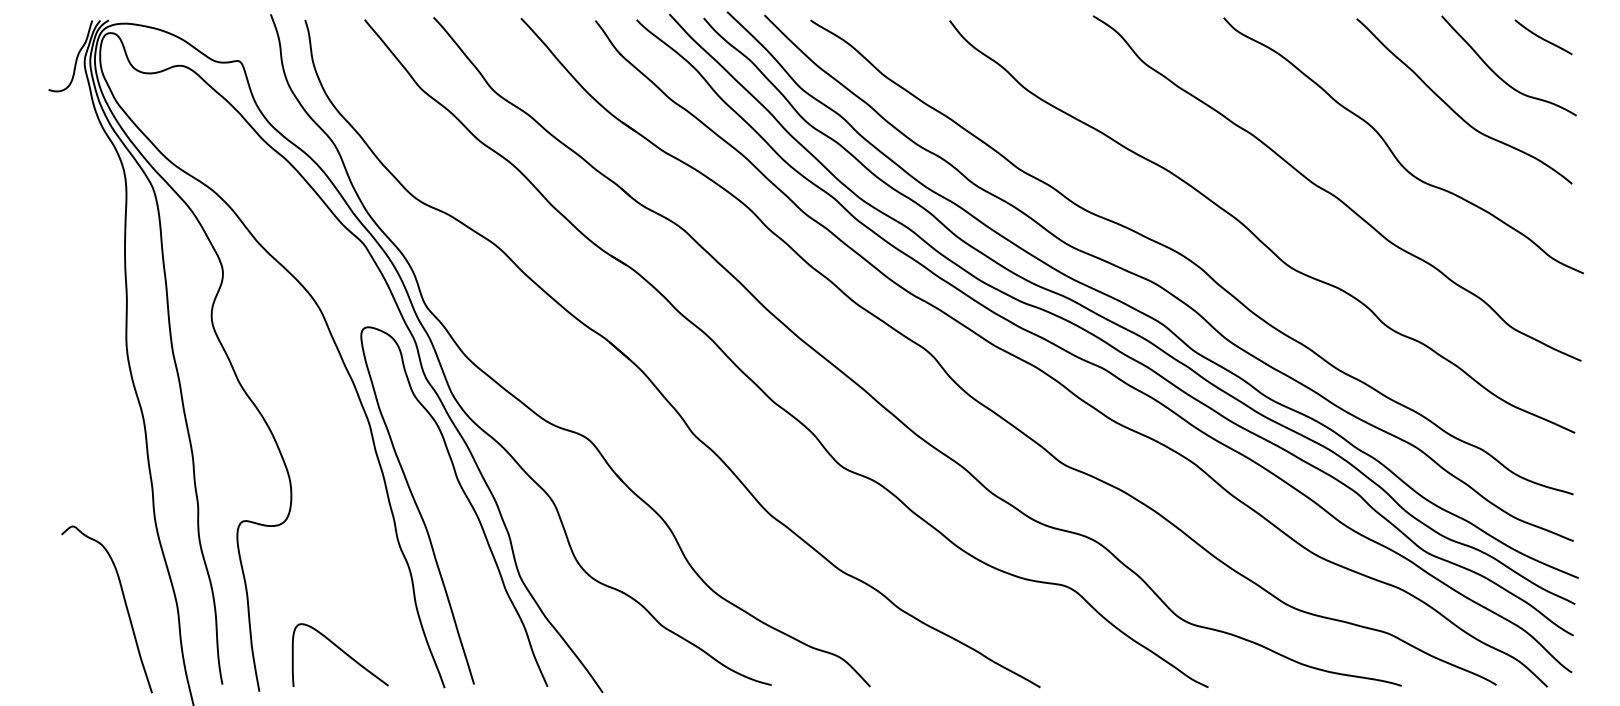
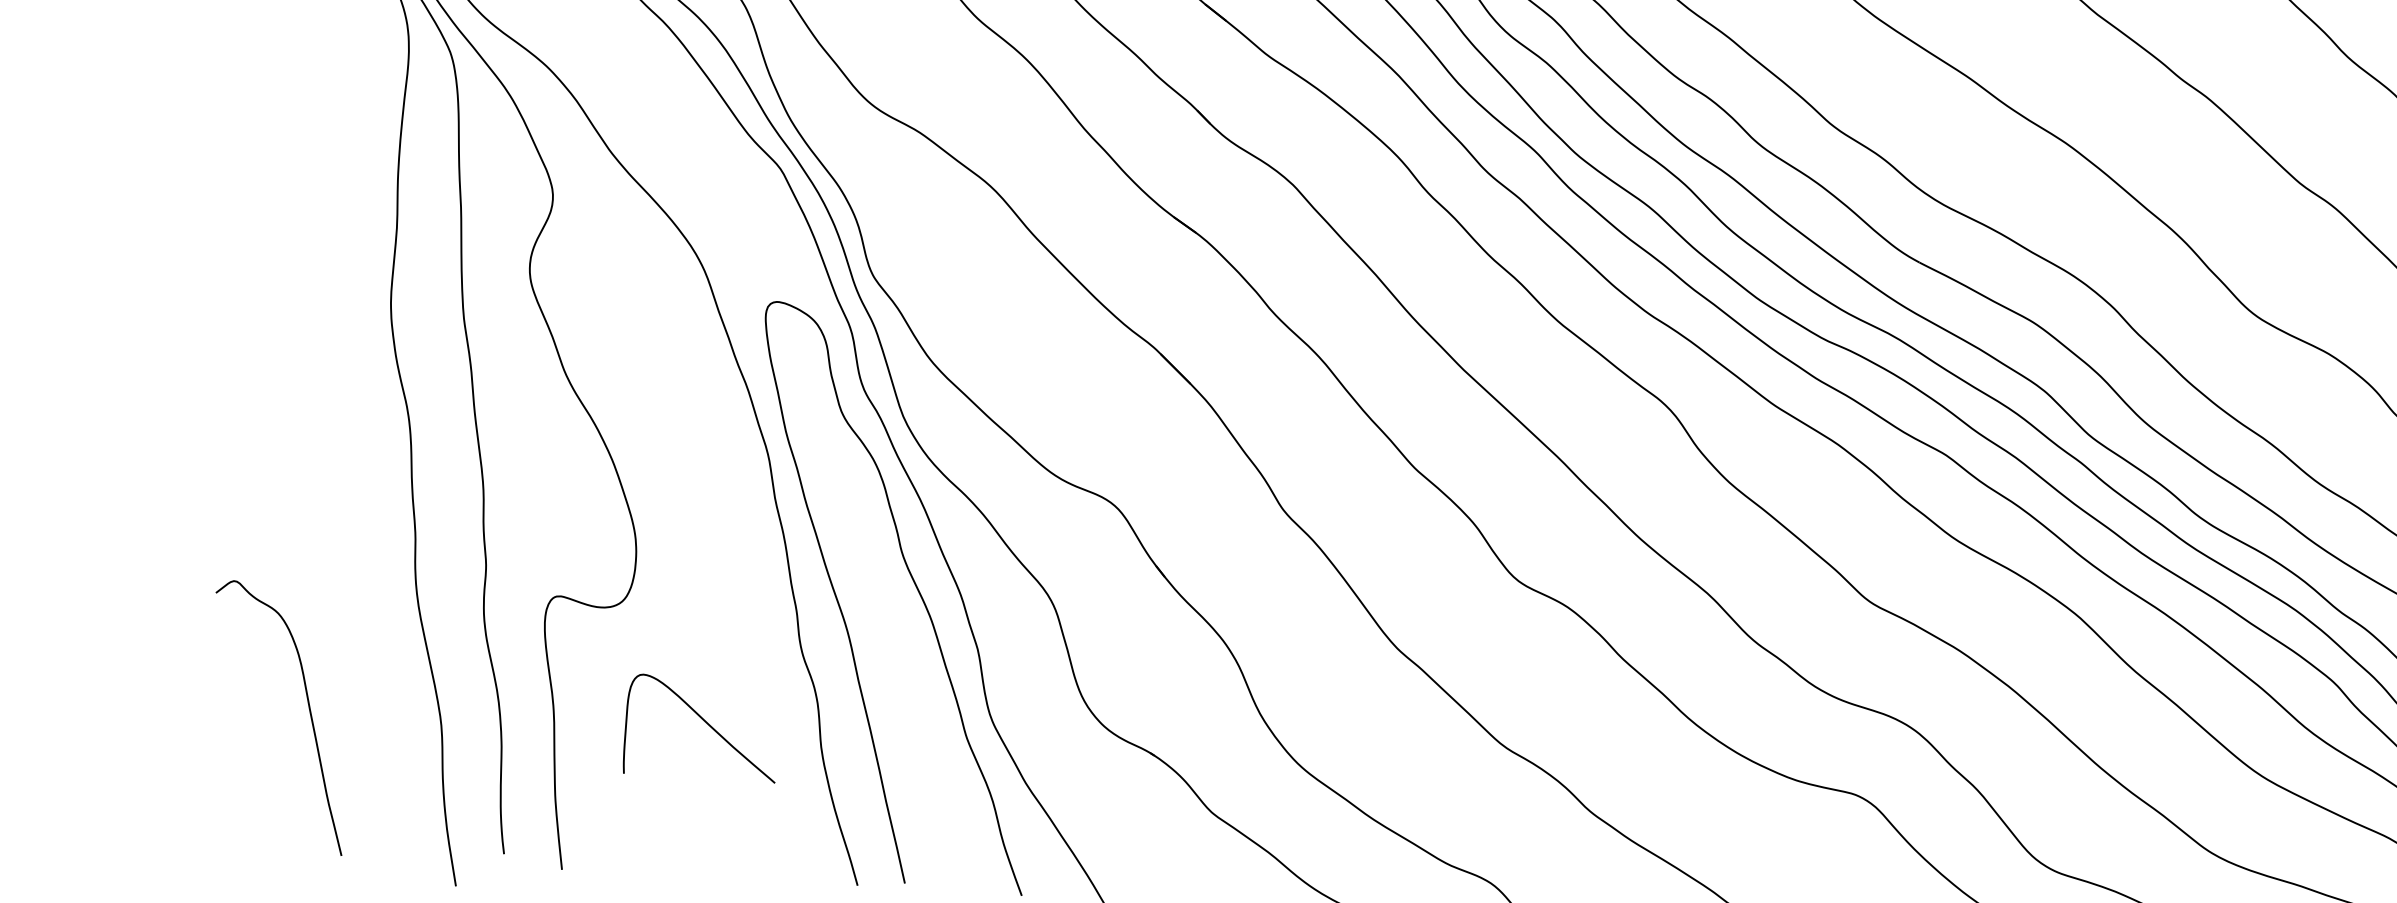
curve: (124, 603) -> (308, 709), moved
curve: (341, 651) -> (704, 722), moved

